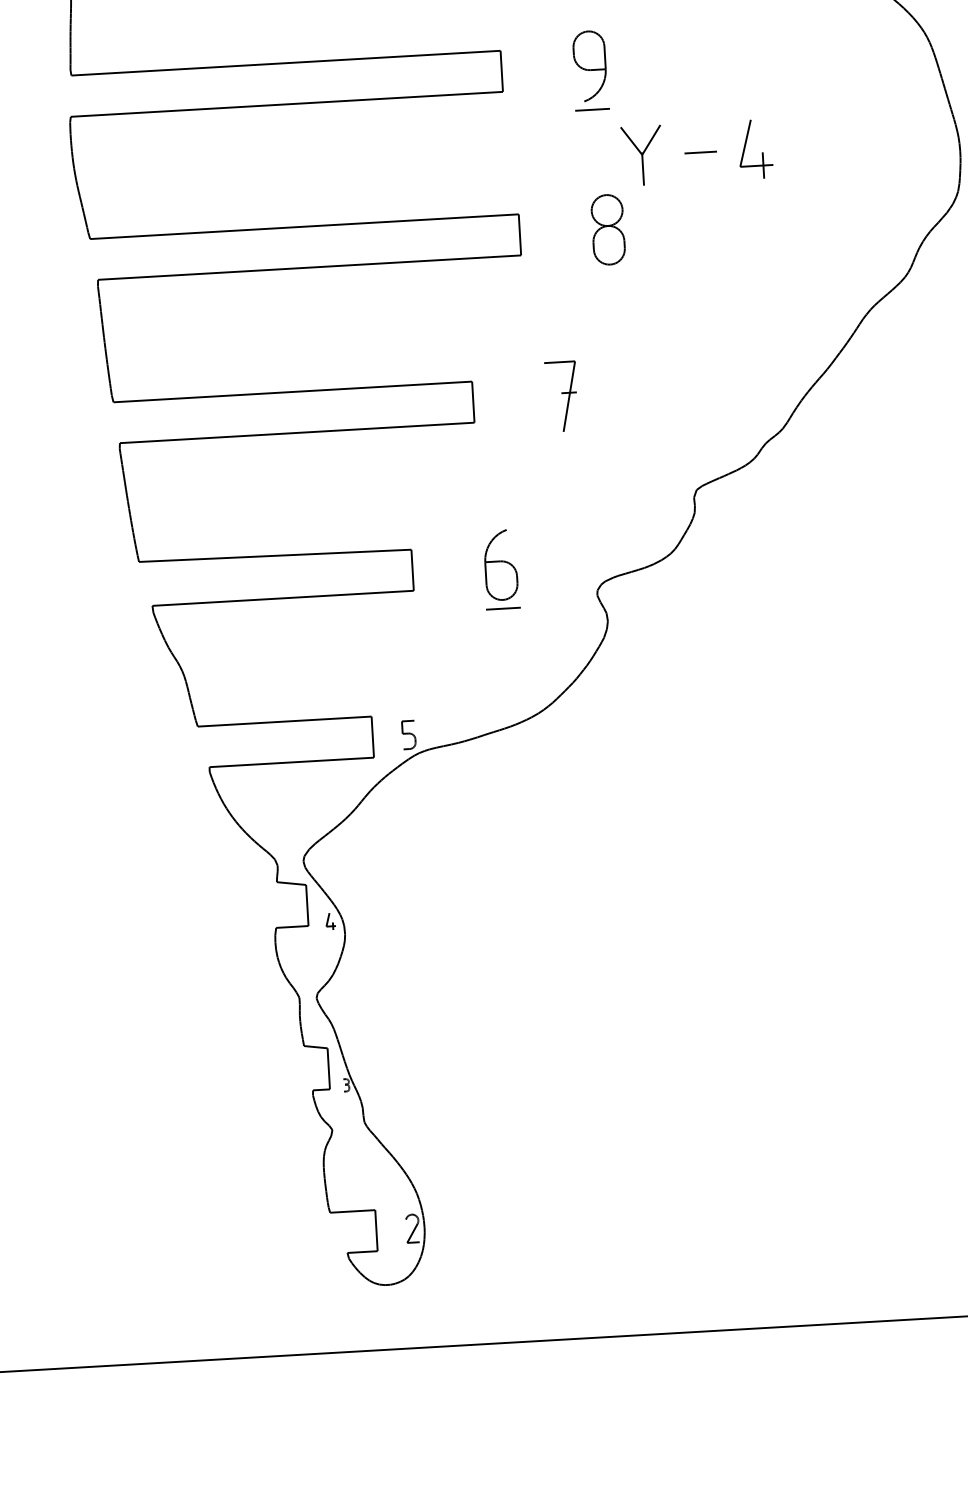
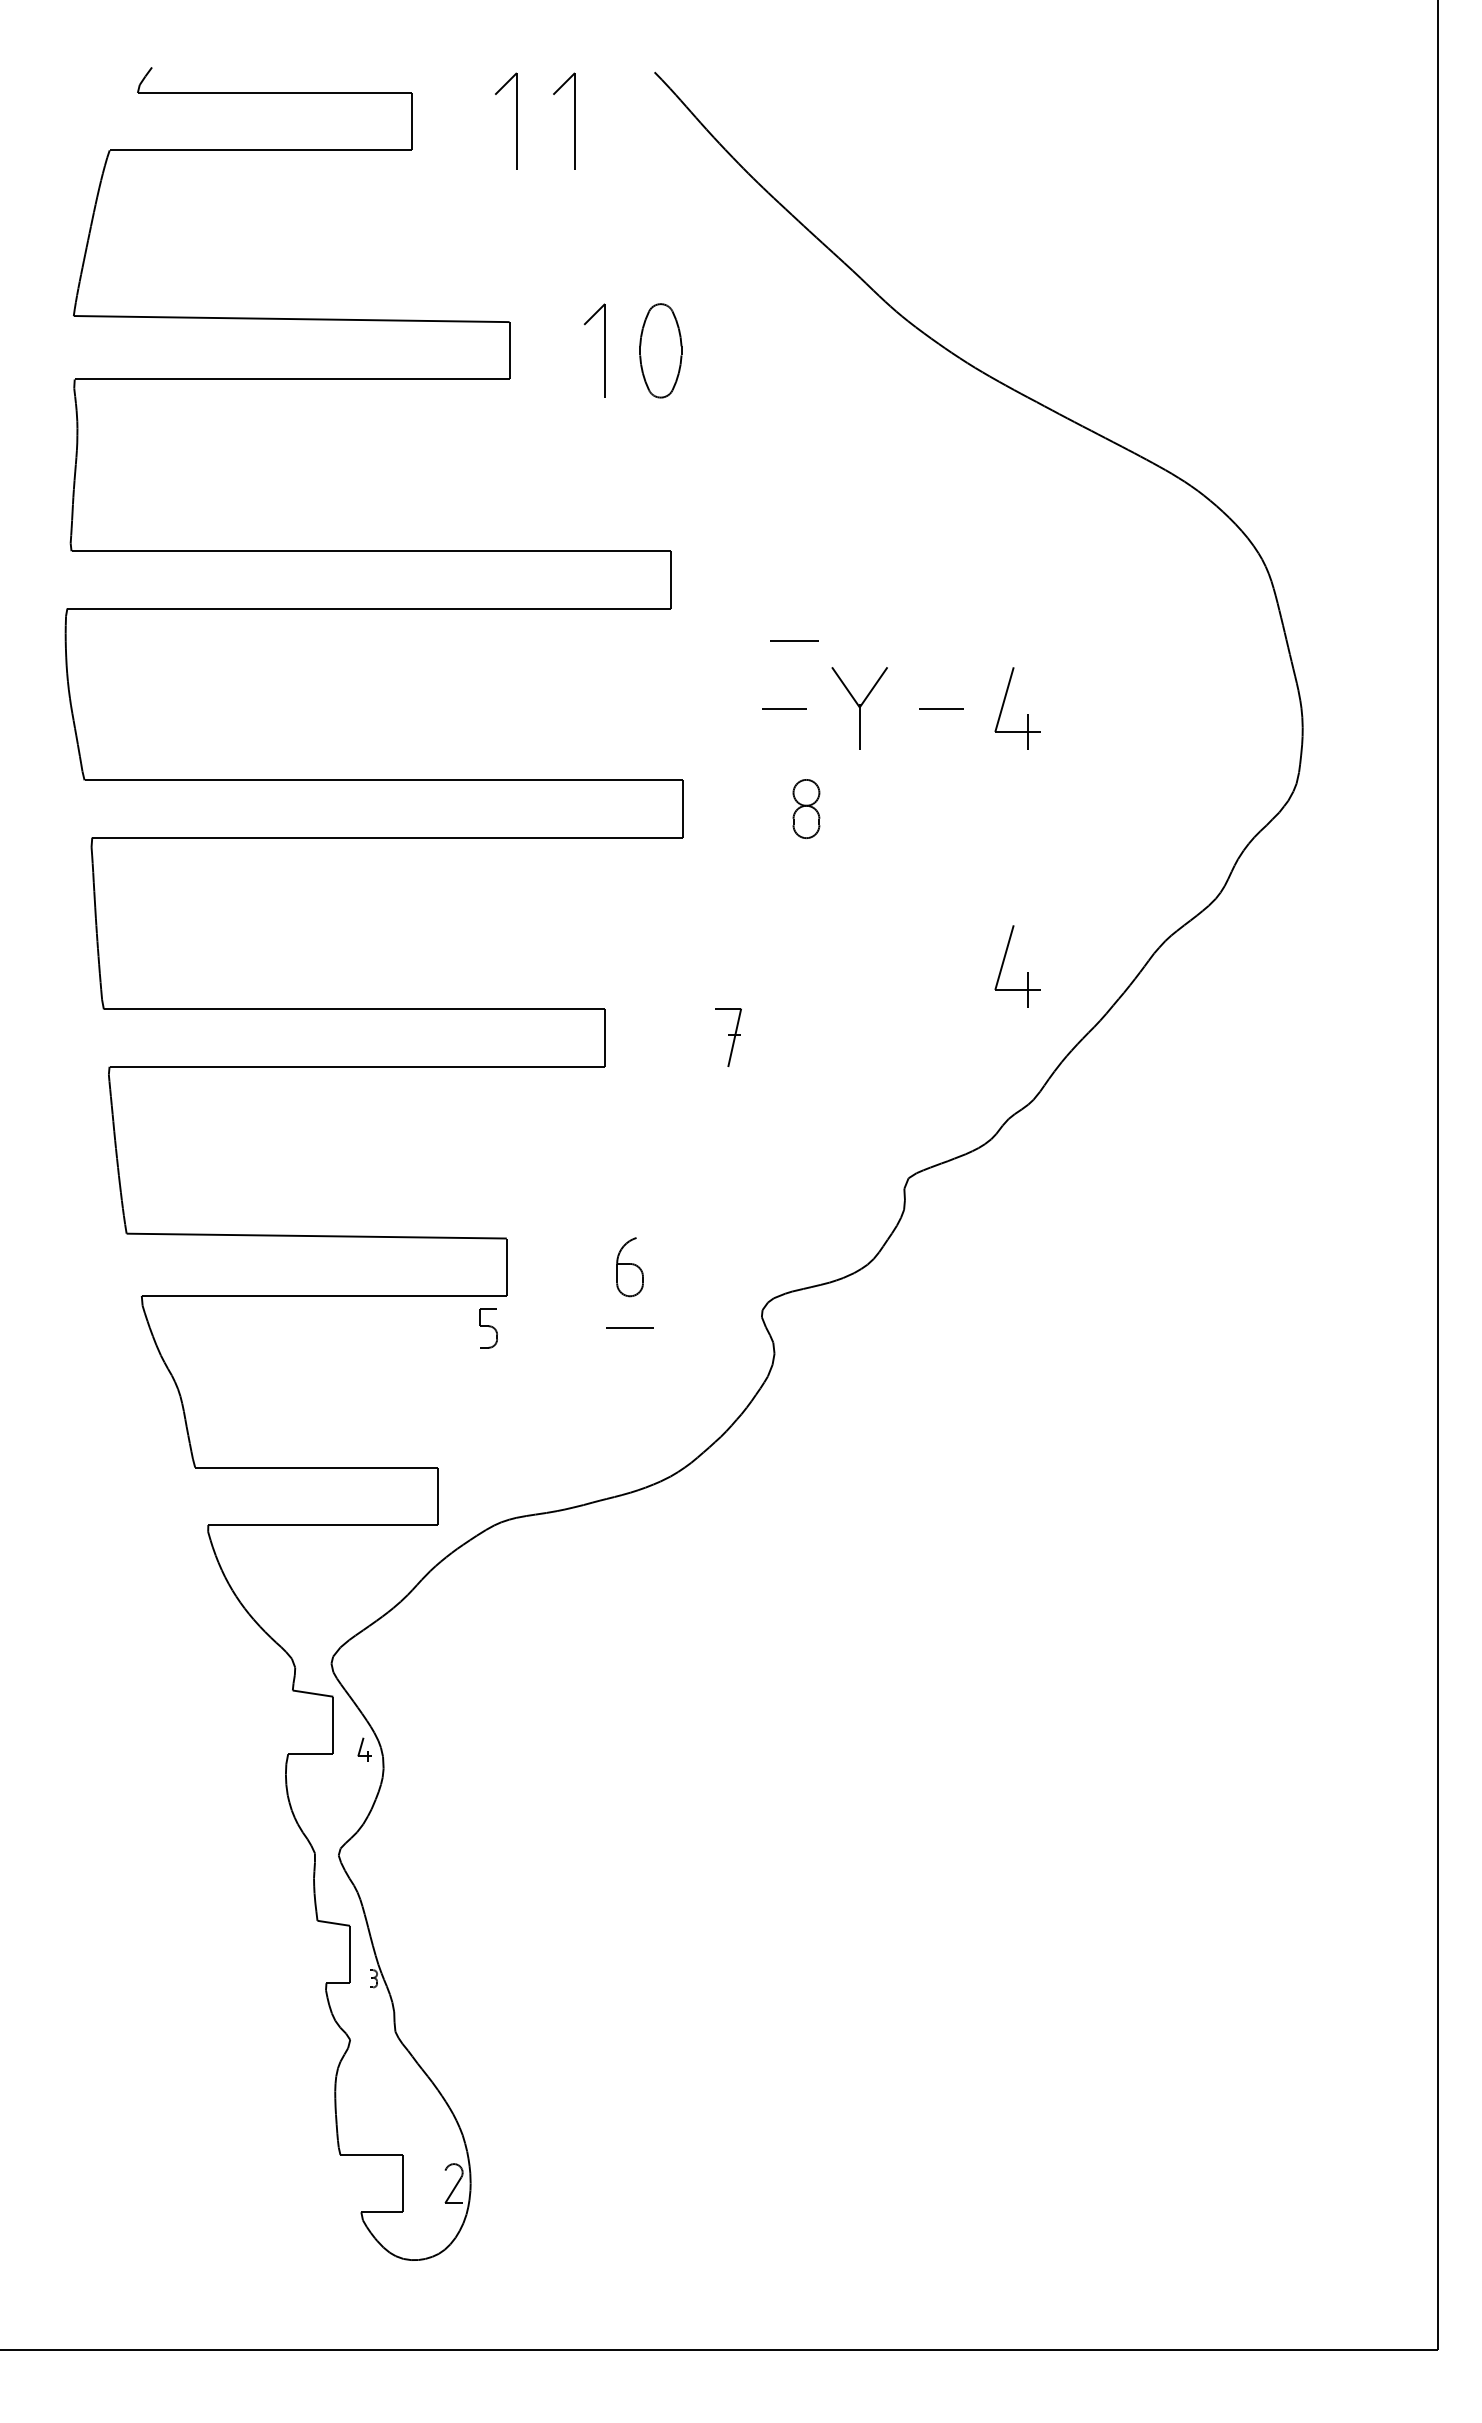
part: (589, 66) -> (793, 579), removed
line: (588, 158) -> (784, 708), added
part: (608, 229) -> (806, 808), size x0.6
part: (773, 337) -> (1027, 972), added
part: (561, 396) -> (728, 1037), size x0.6
part: (500, 564) -> (629, 1266), size x0.6
part: (409, 735) -> (488, 1328), moved

